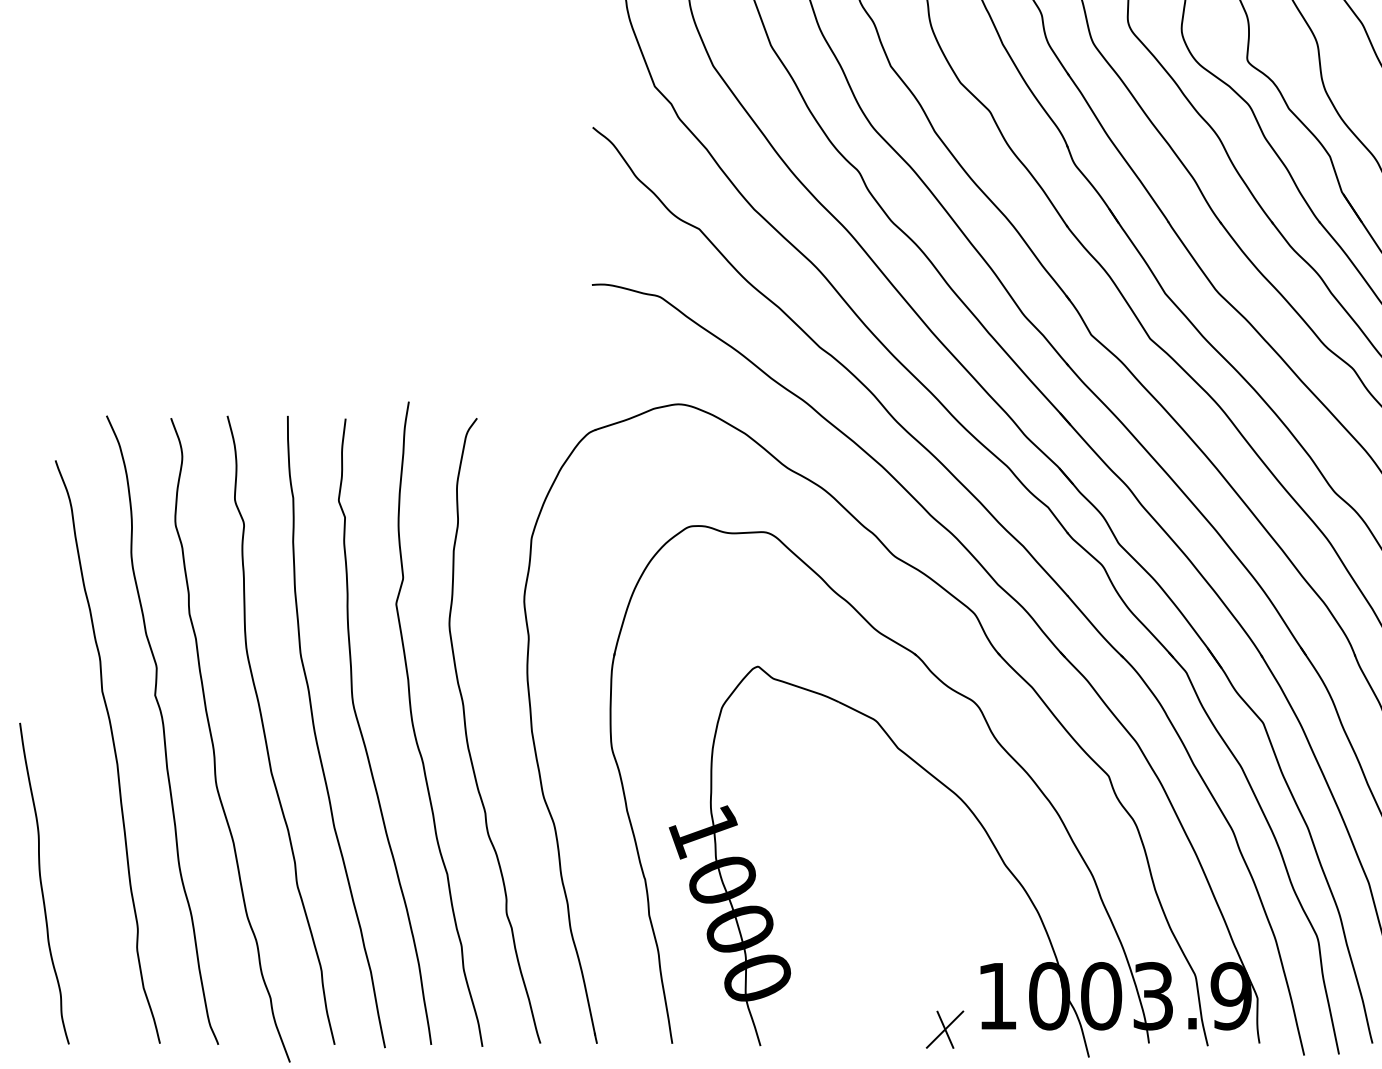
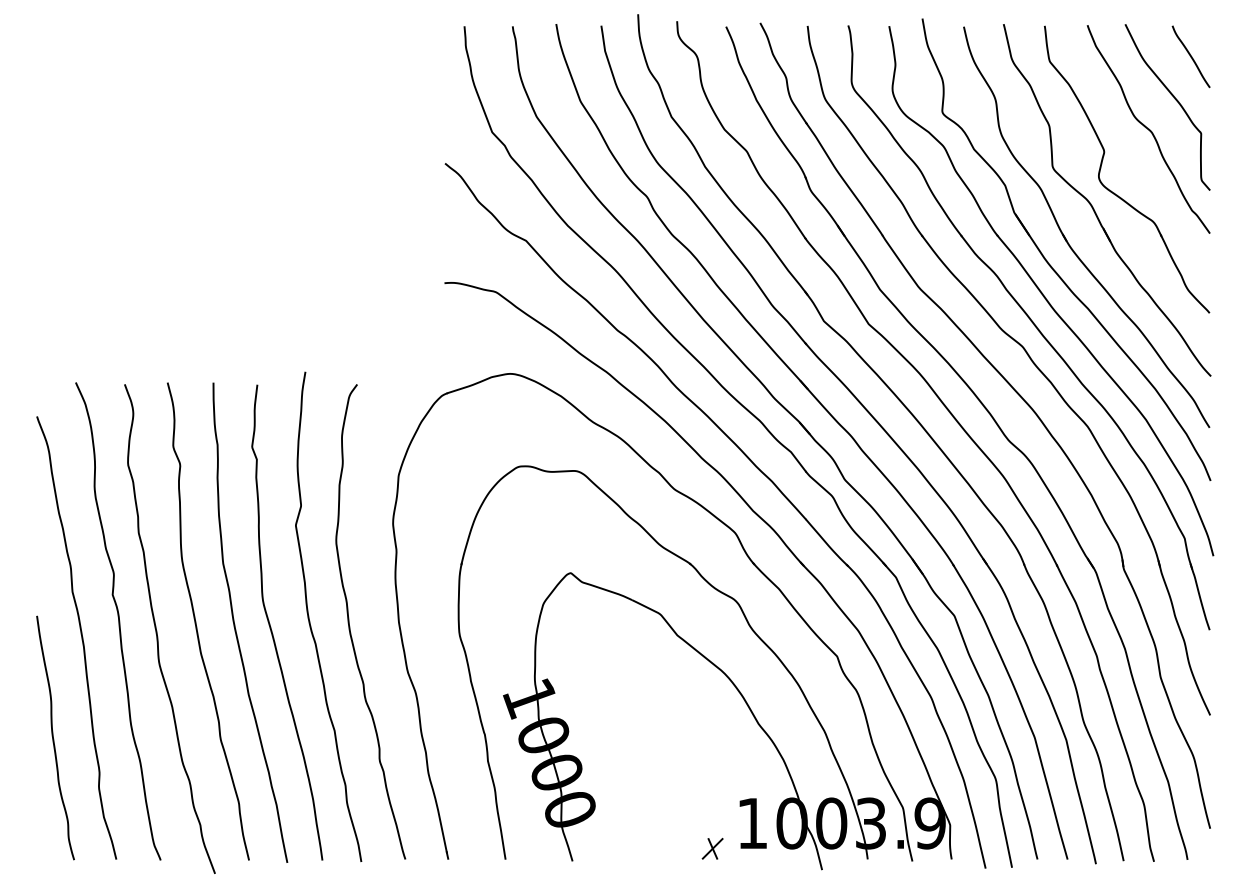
curve: (41, 882) -> (53, 737), moved
part: (944, 1029) -> (712, 848), size x0.71

